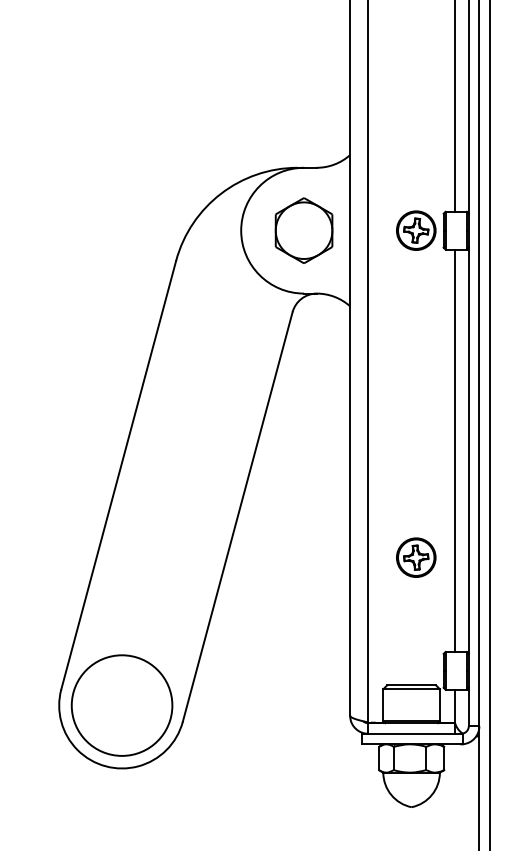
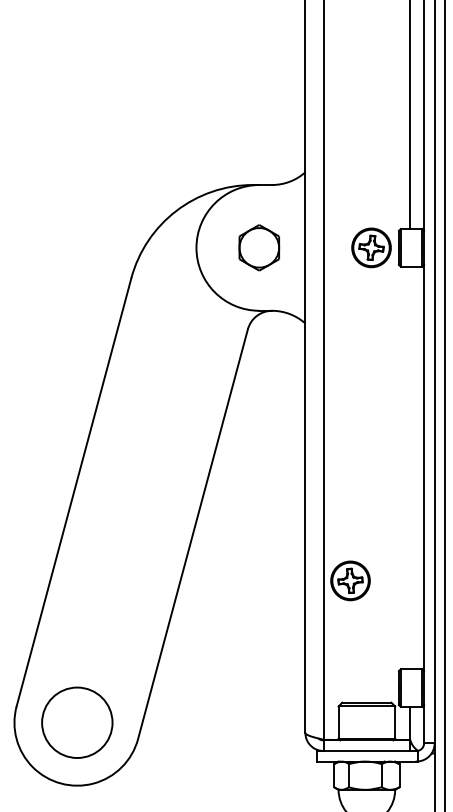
part: (303, 230) -> (258, 247), size x0.7
line: (455, 450) -> (410, 467), removed
part: (416, 557) -> (350, 580), moved
circle: (121, 705) -> (76, 722), size x0.7

